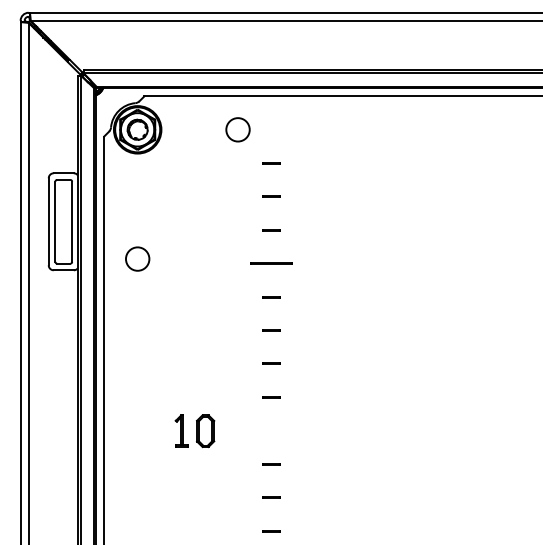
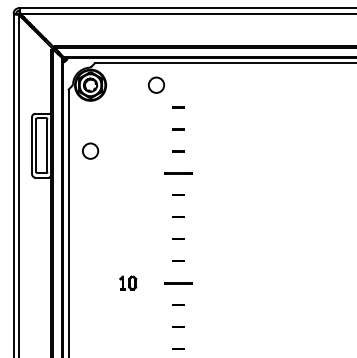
circle: (137, 258) -> (90, 150), moved
part: (195, 429) -> (128, 282), size x0.62
line: (271, 431) -> (178, 283), added

